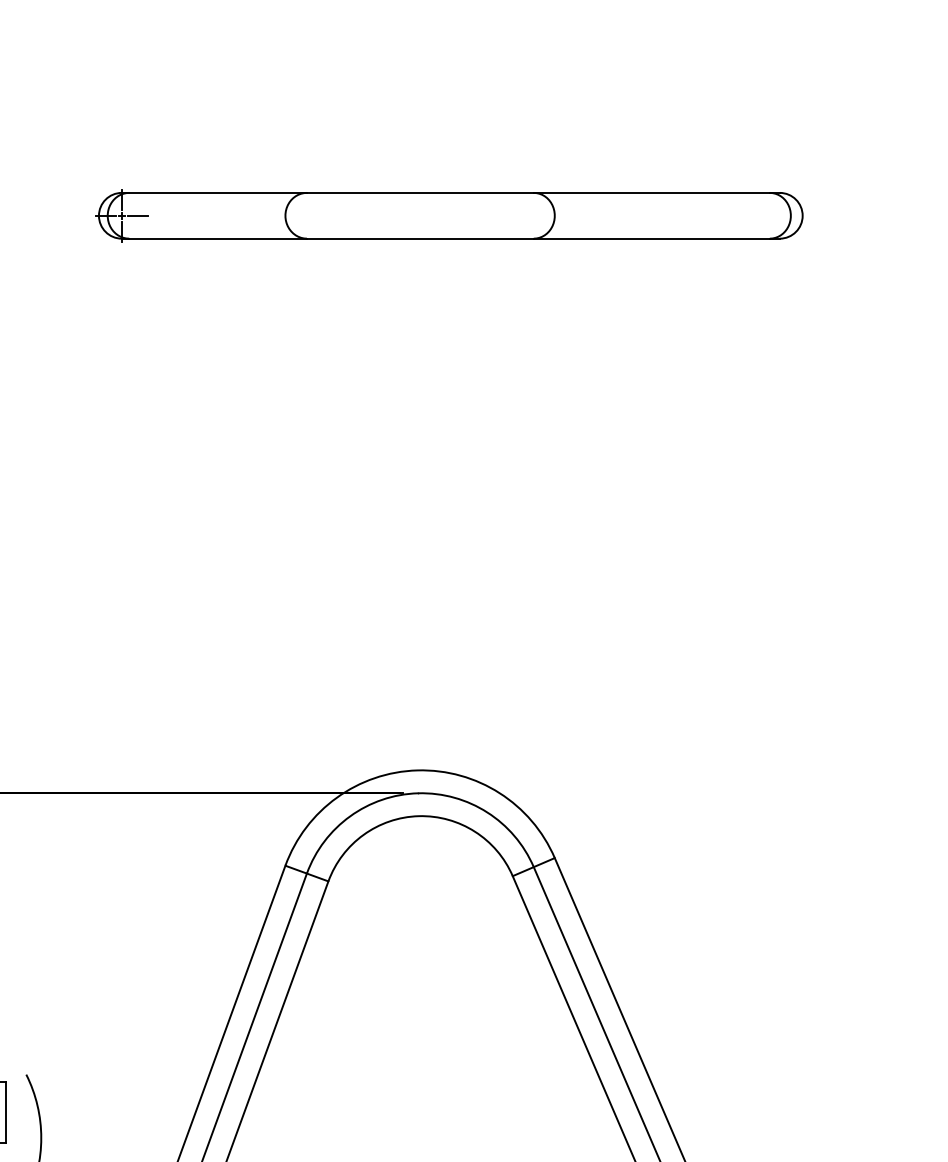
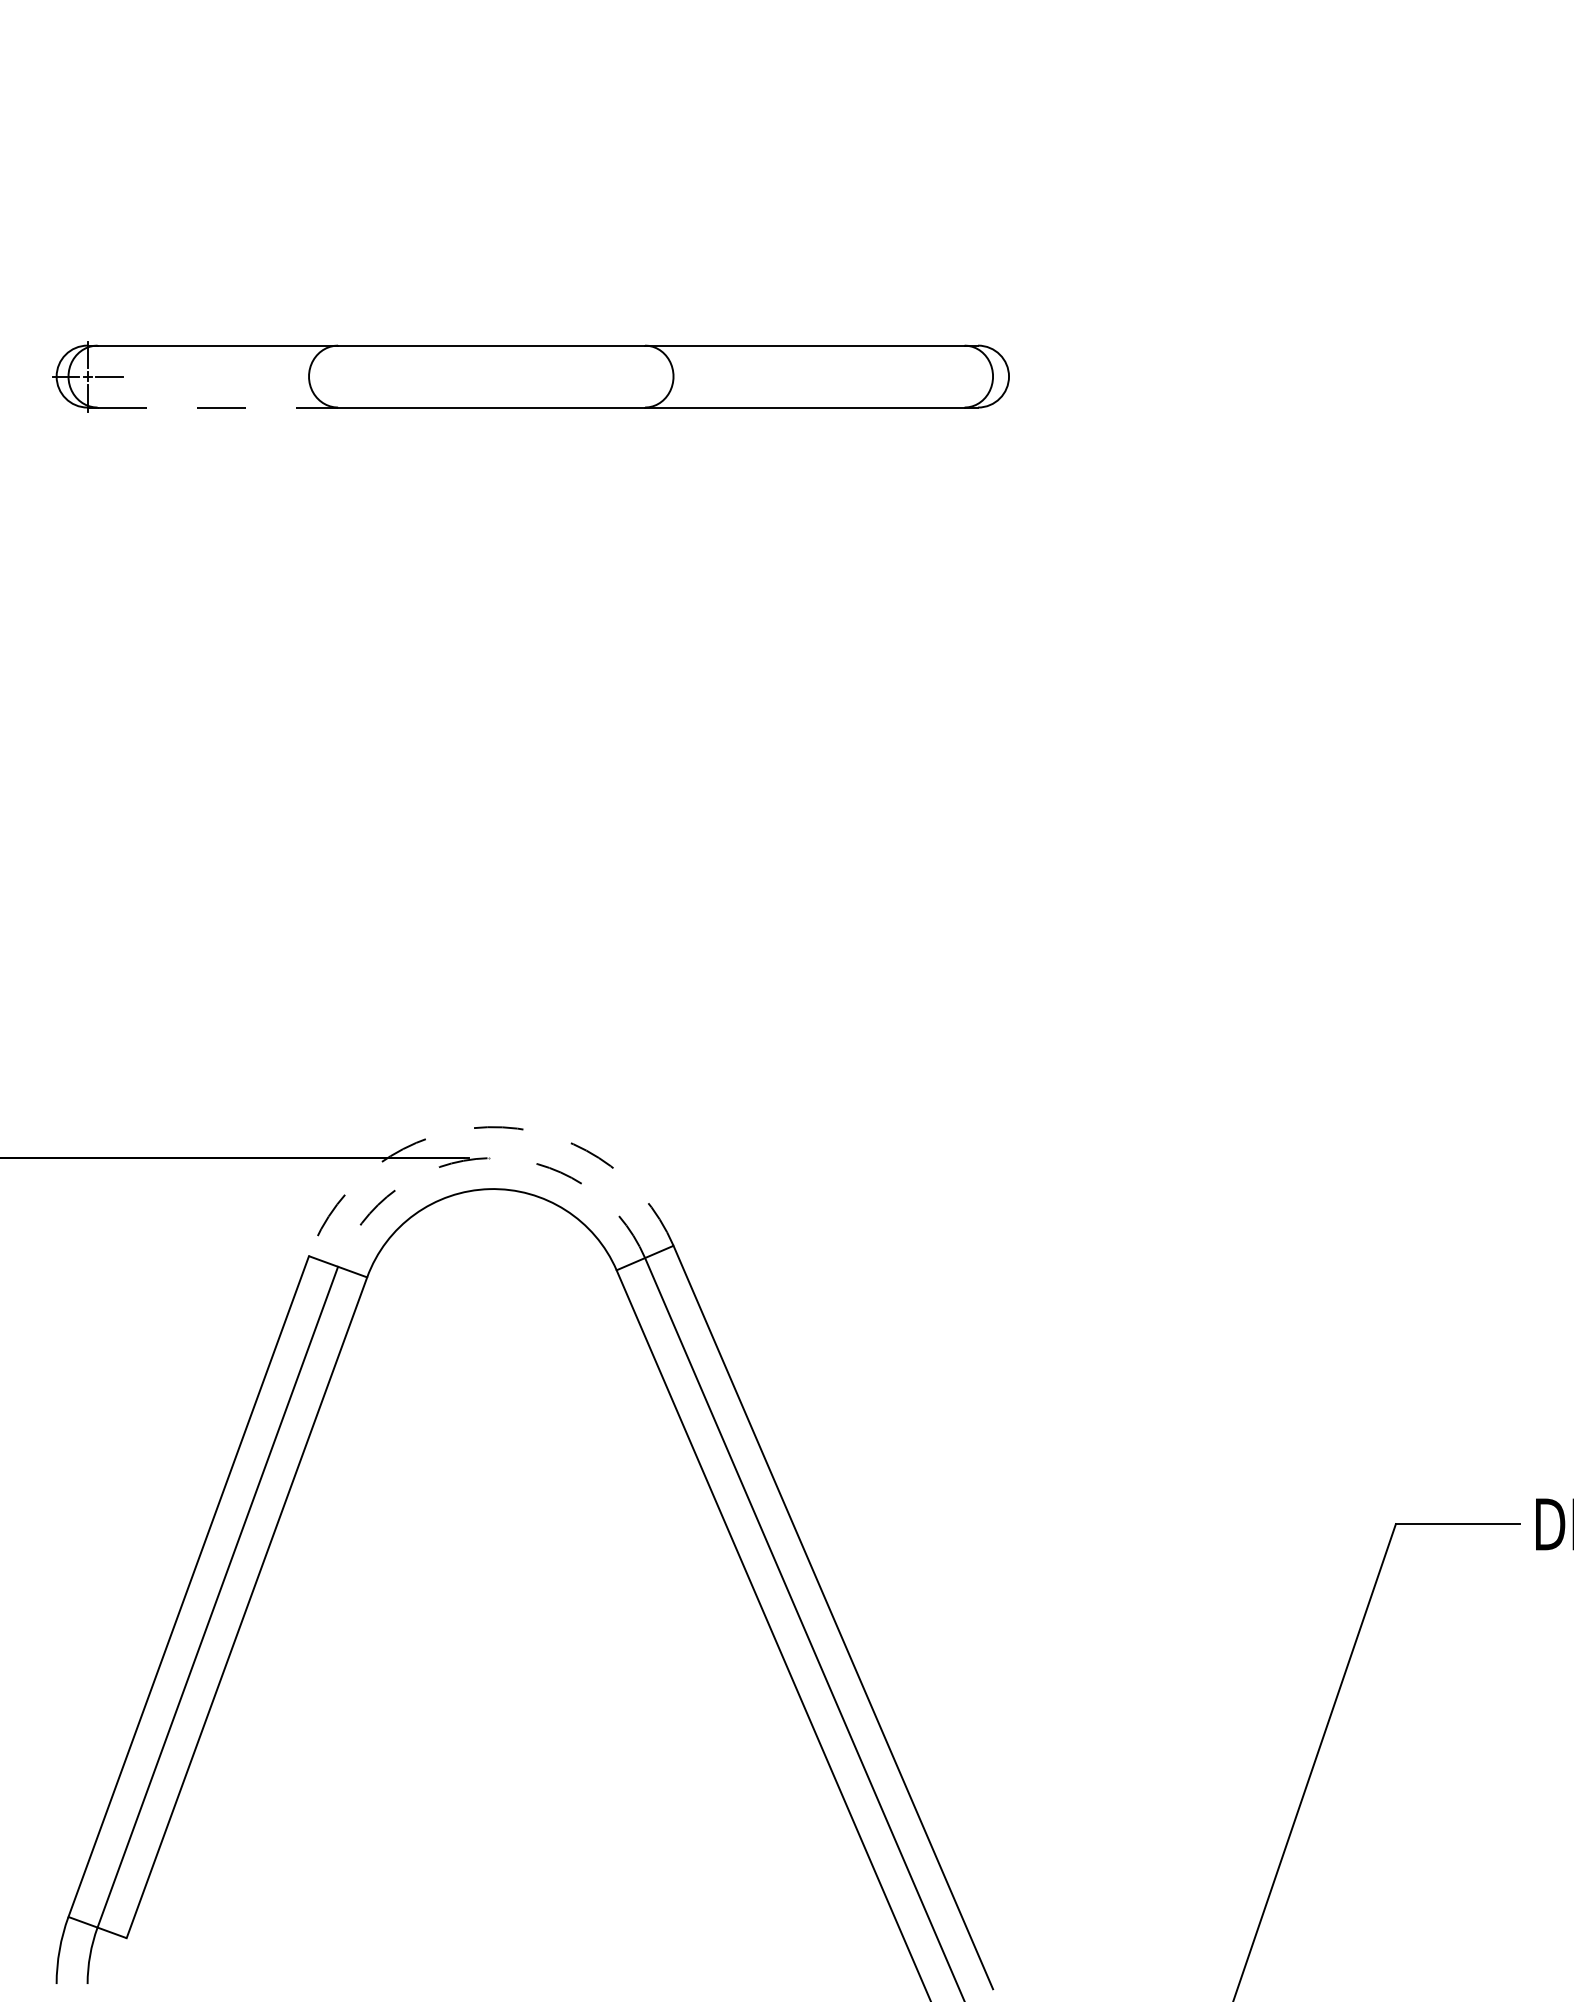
line: (218, 238) -> (218, 407), solid -> dashed
arc: (417, 770) -> (487, 1127), solid -> dashed
arc: (418, 793) -> (488, 1158), solid -> dashed

